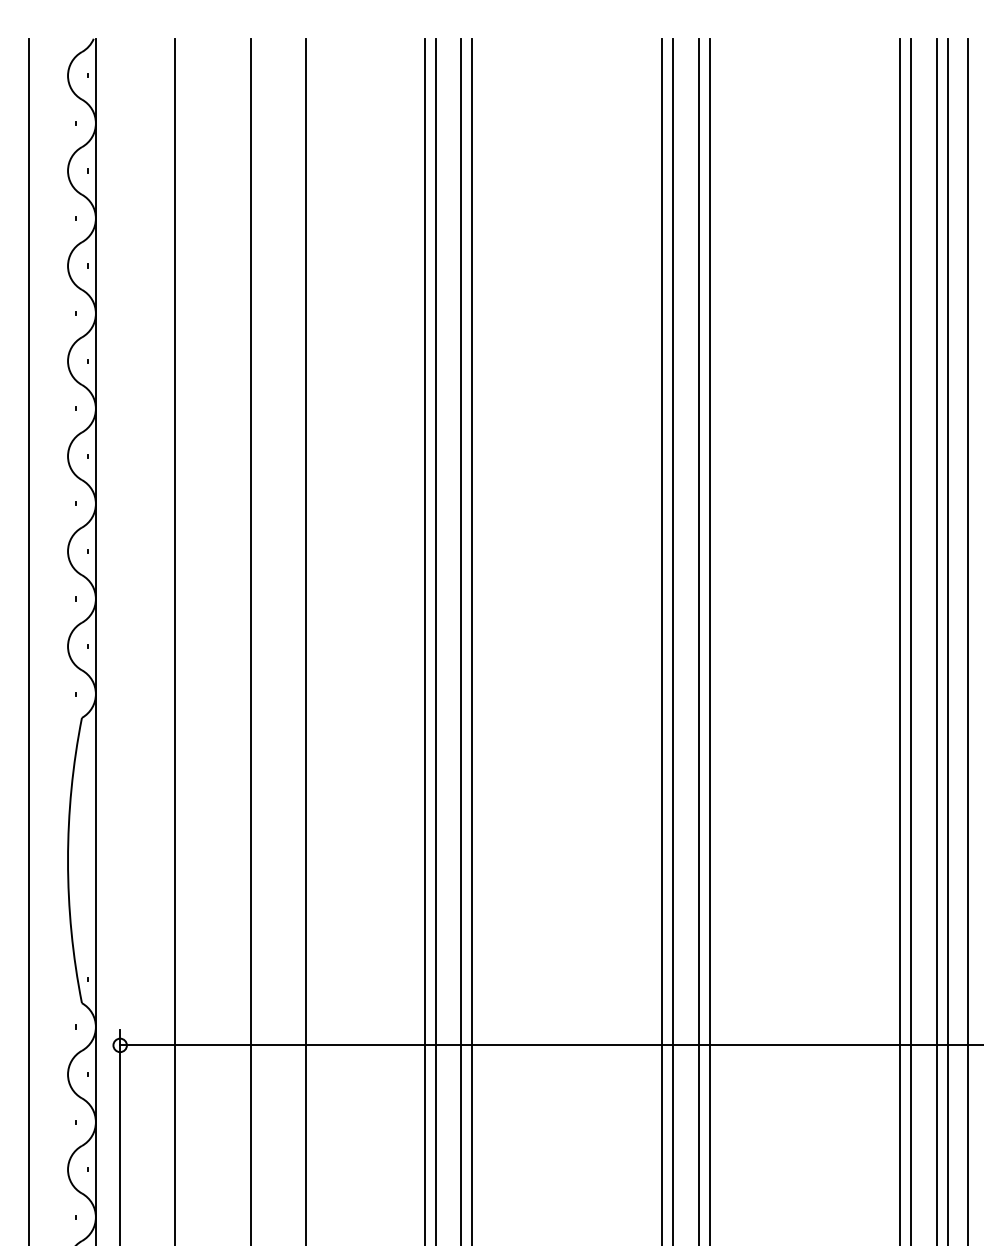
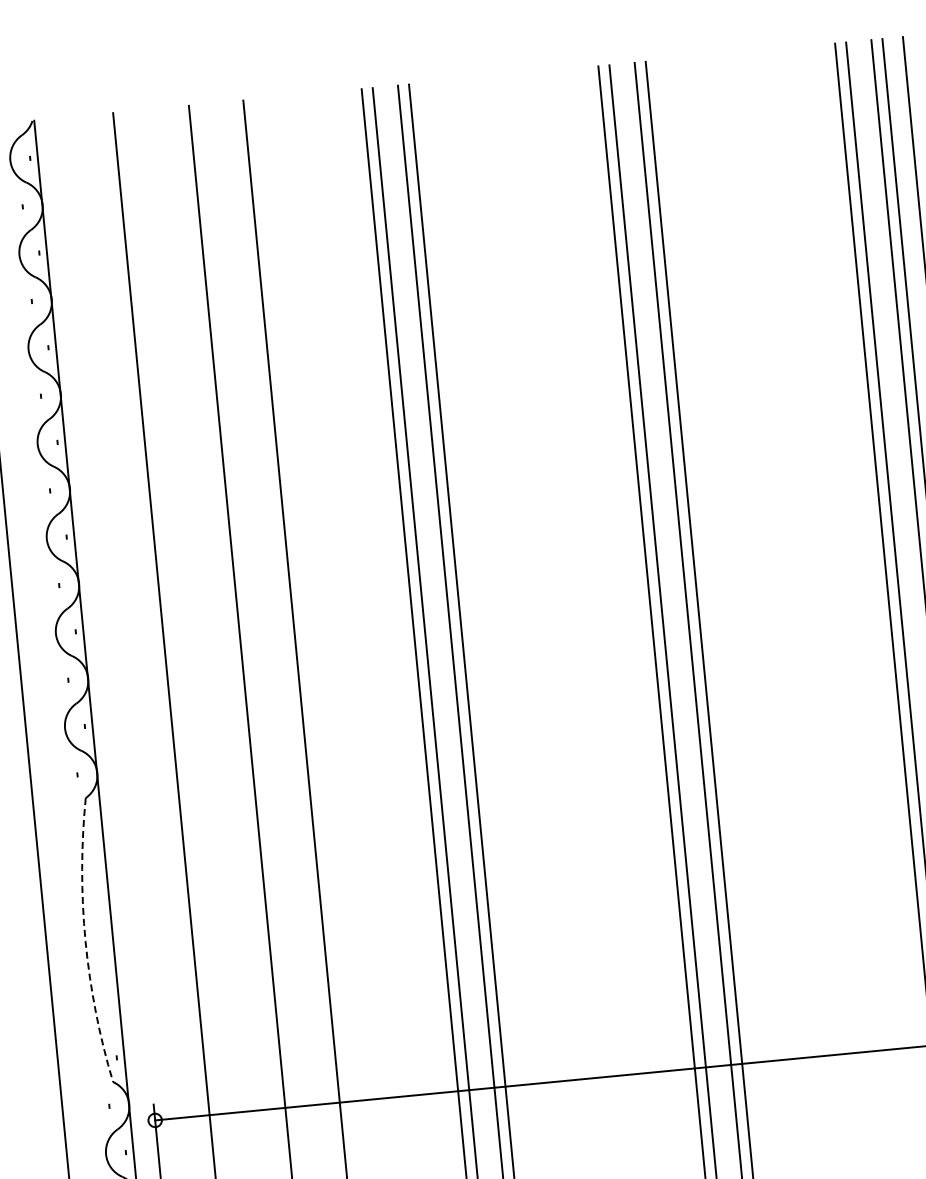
arc: (68, 860) -> (86, 941), solid -> dashed

